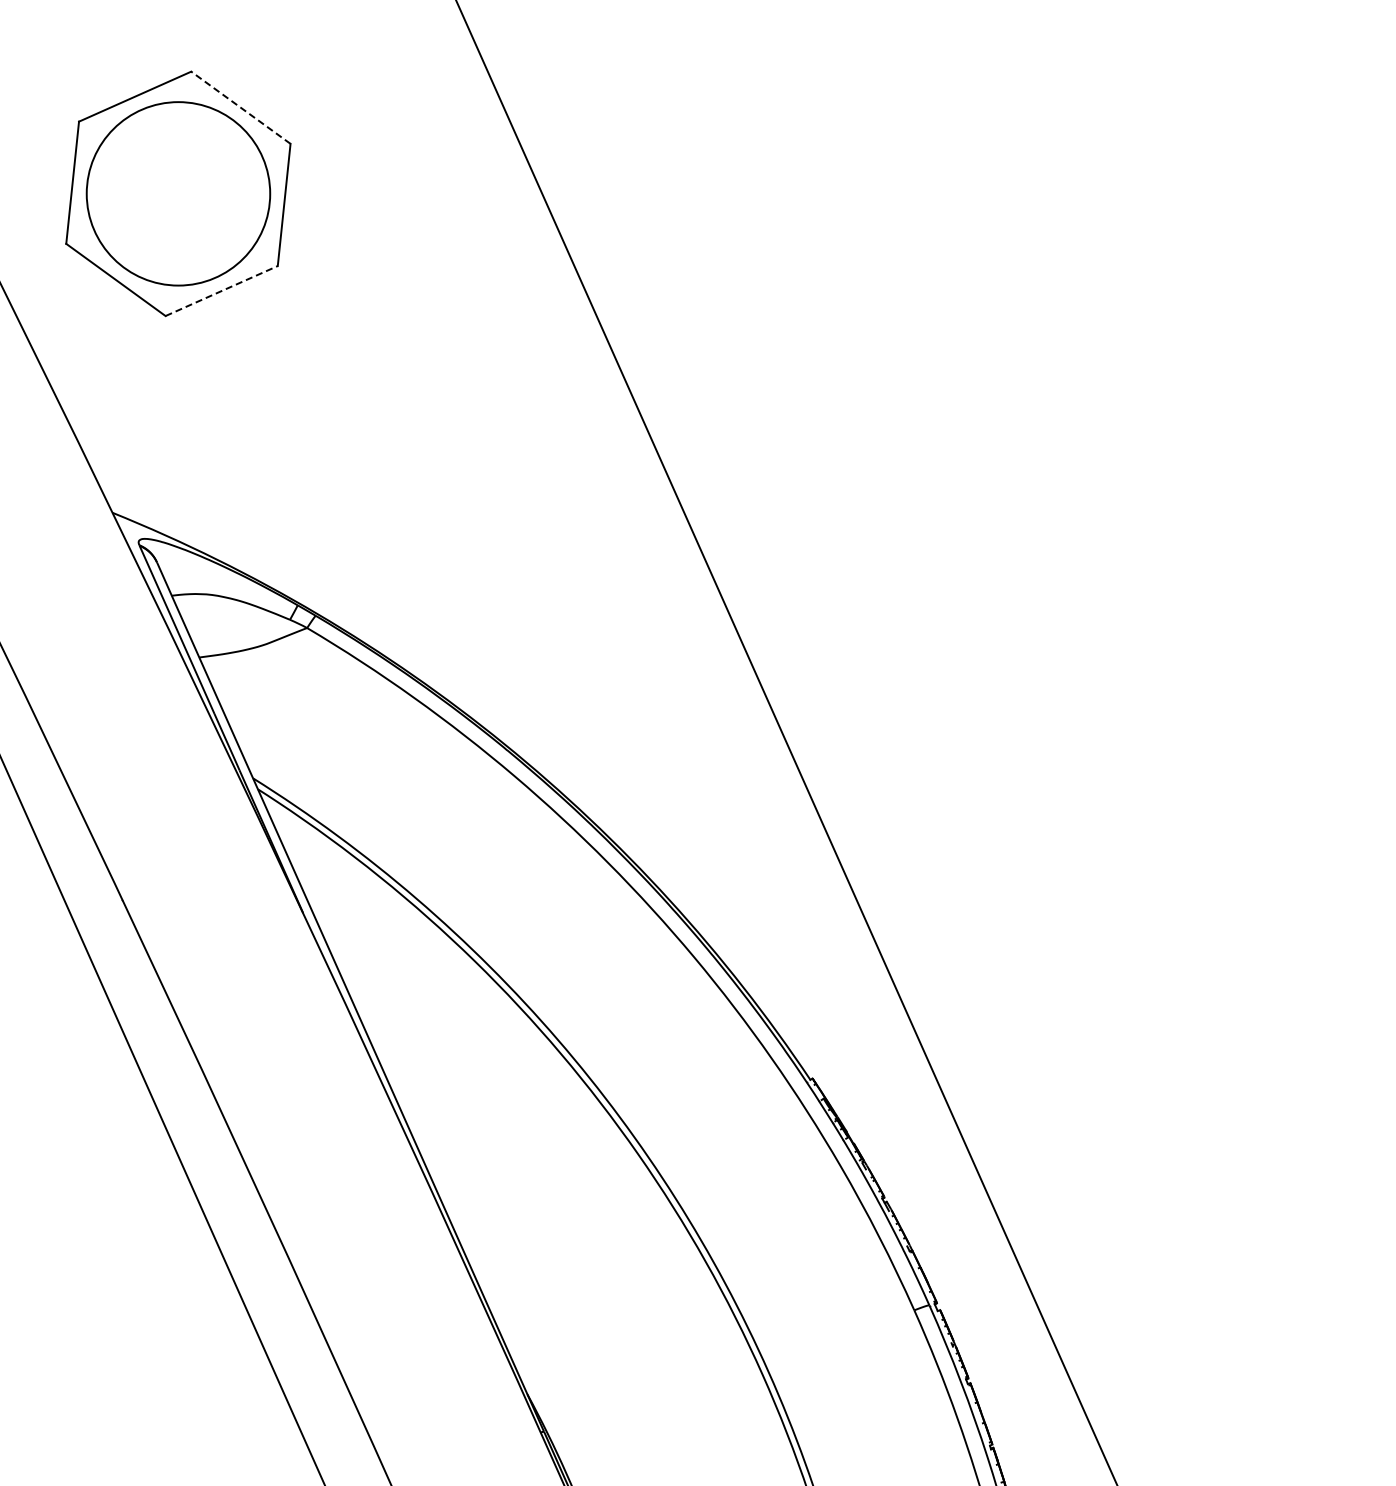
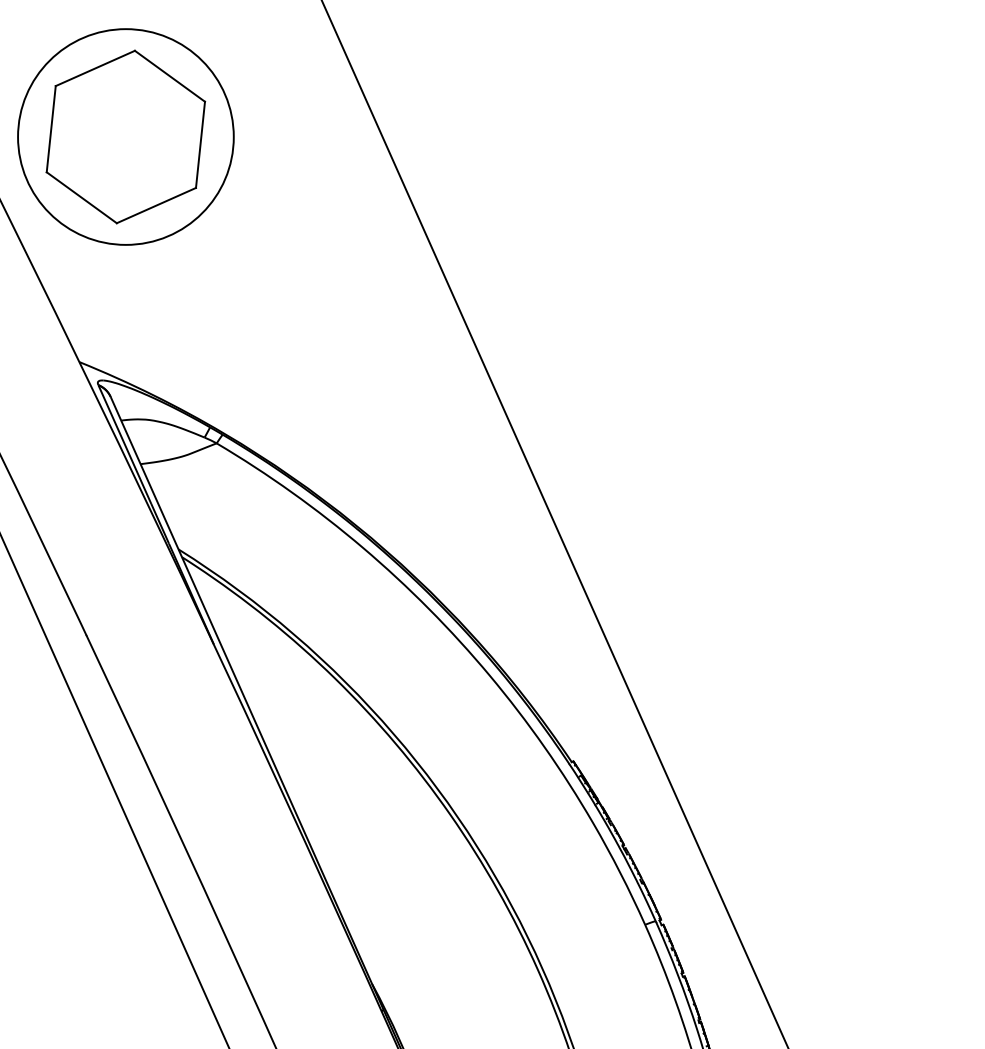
line: (240, 107) -> (169, 76), dashed -> solid
circle: (178, 193) -> (125, 136), size x1.67
line: (222, 290) -> (156, 205), dashed -> solid

